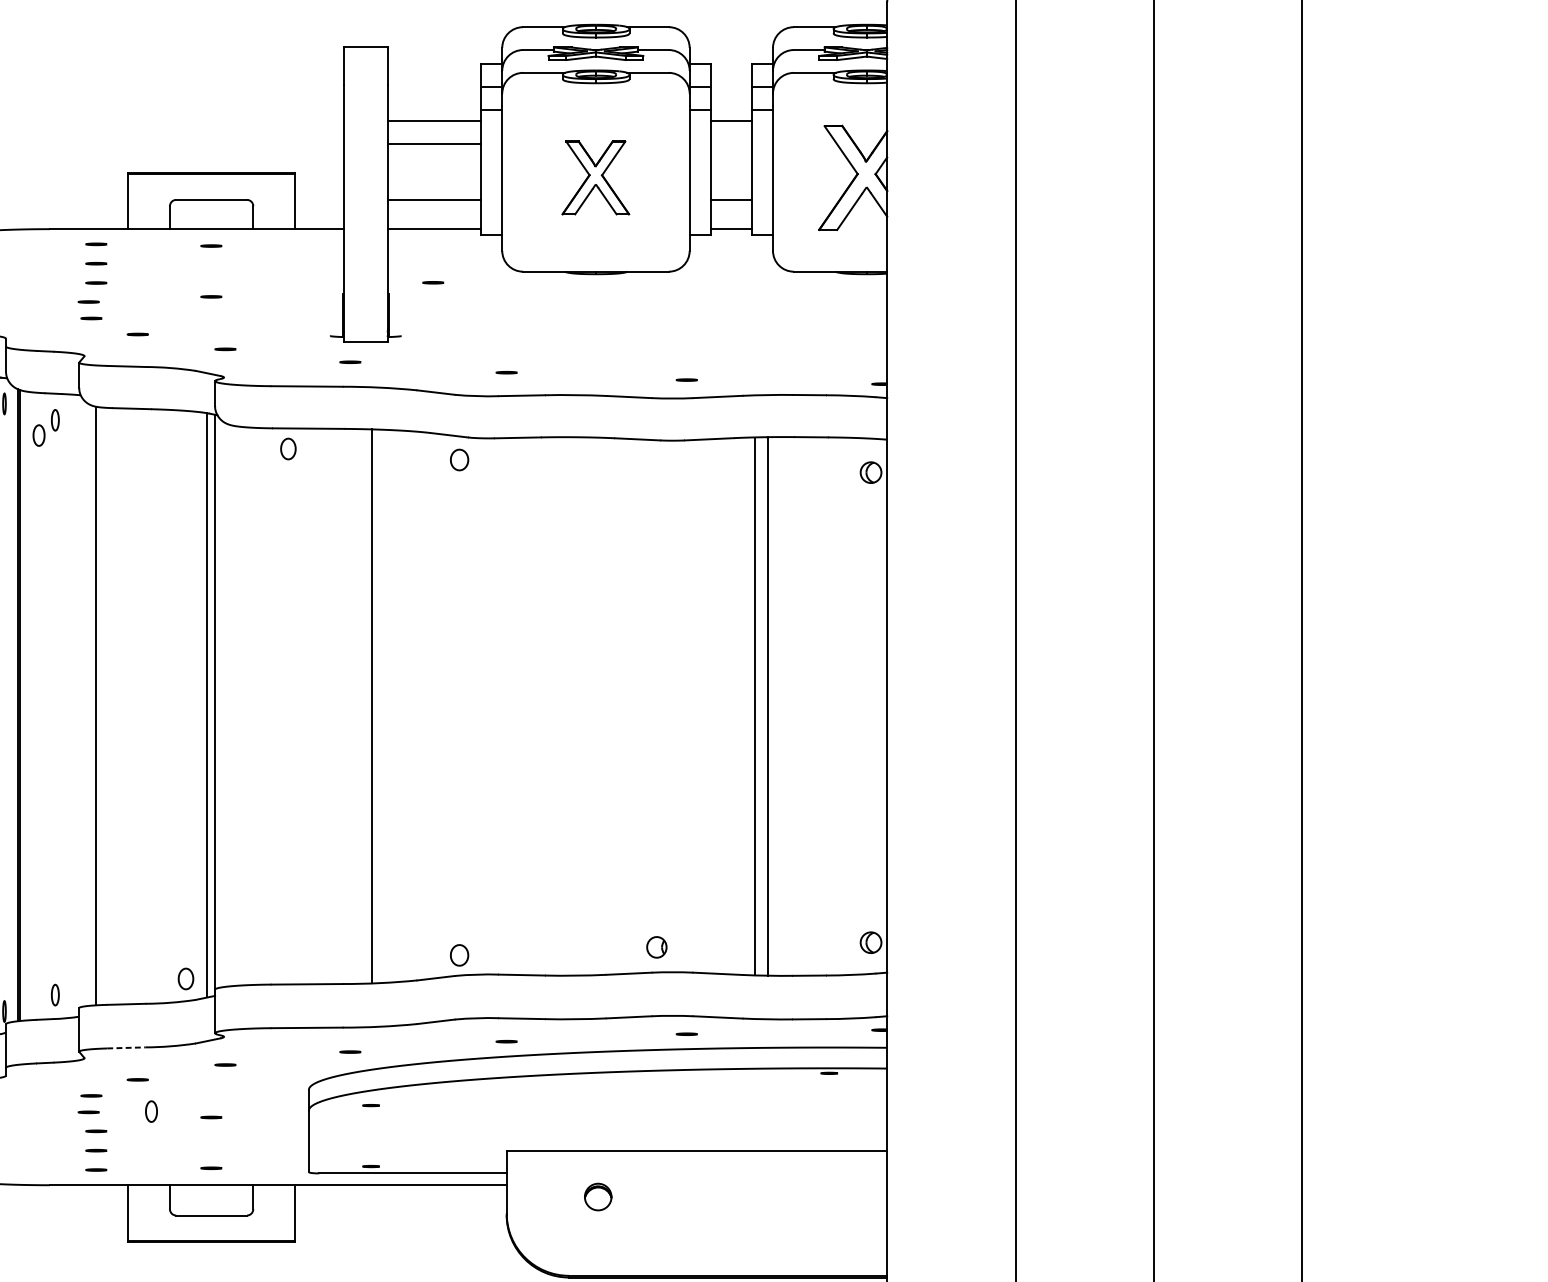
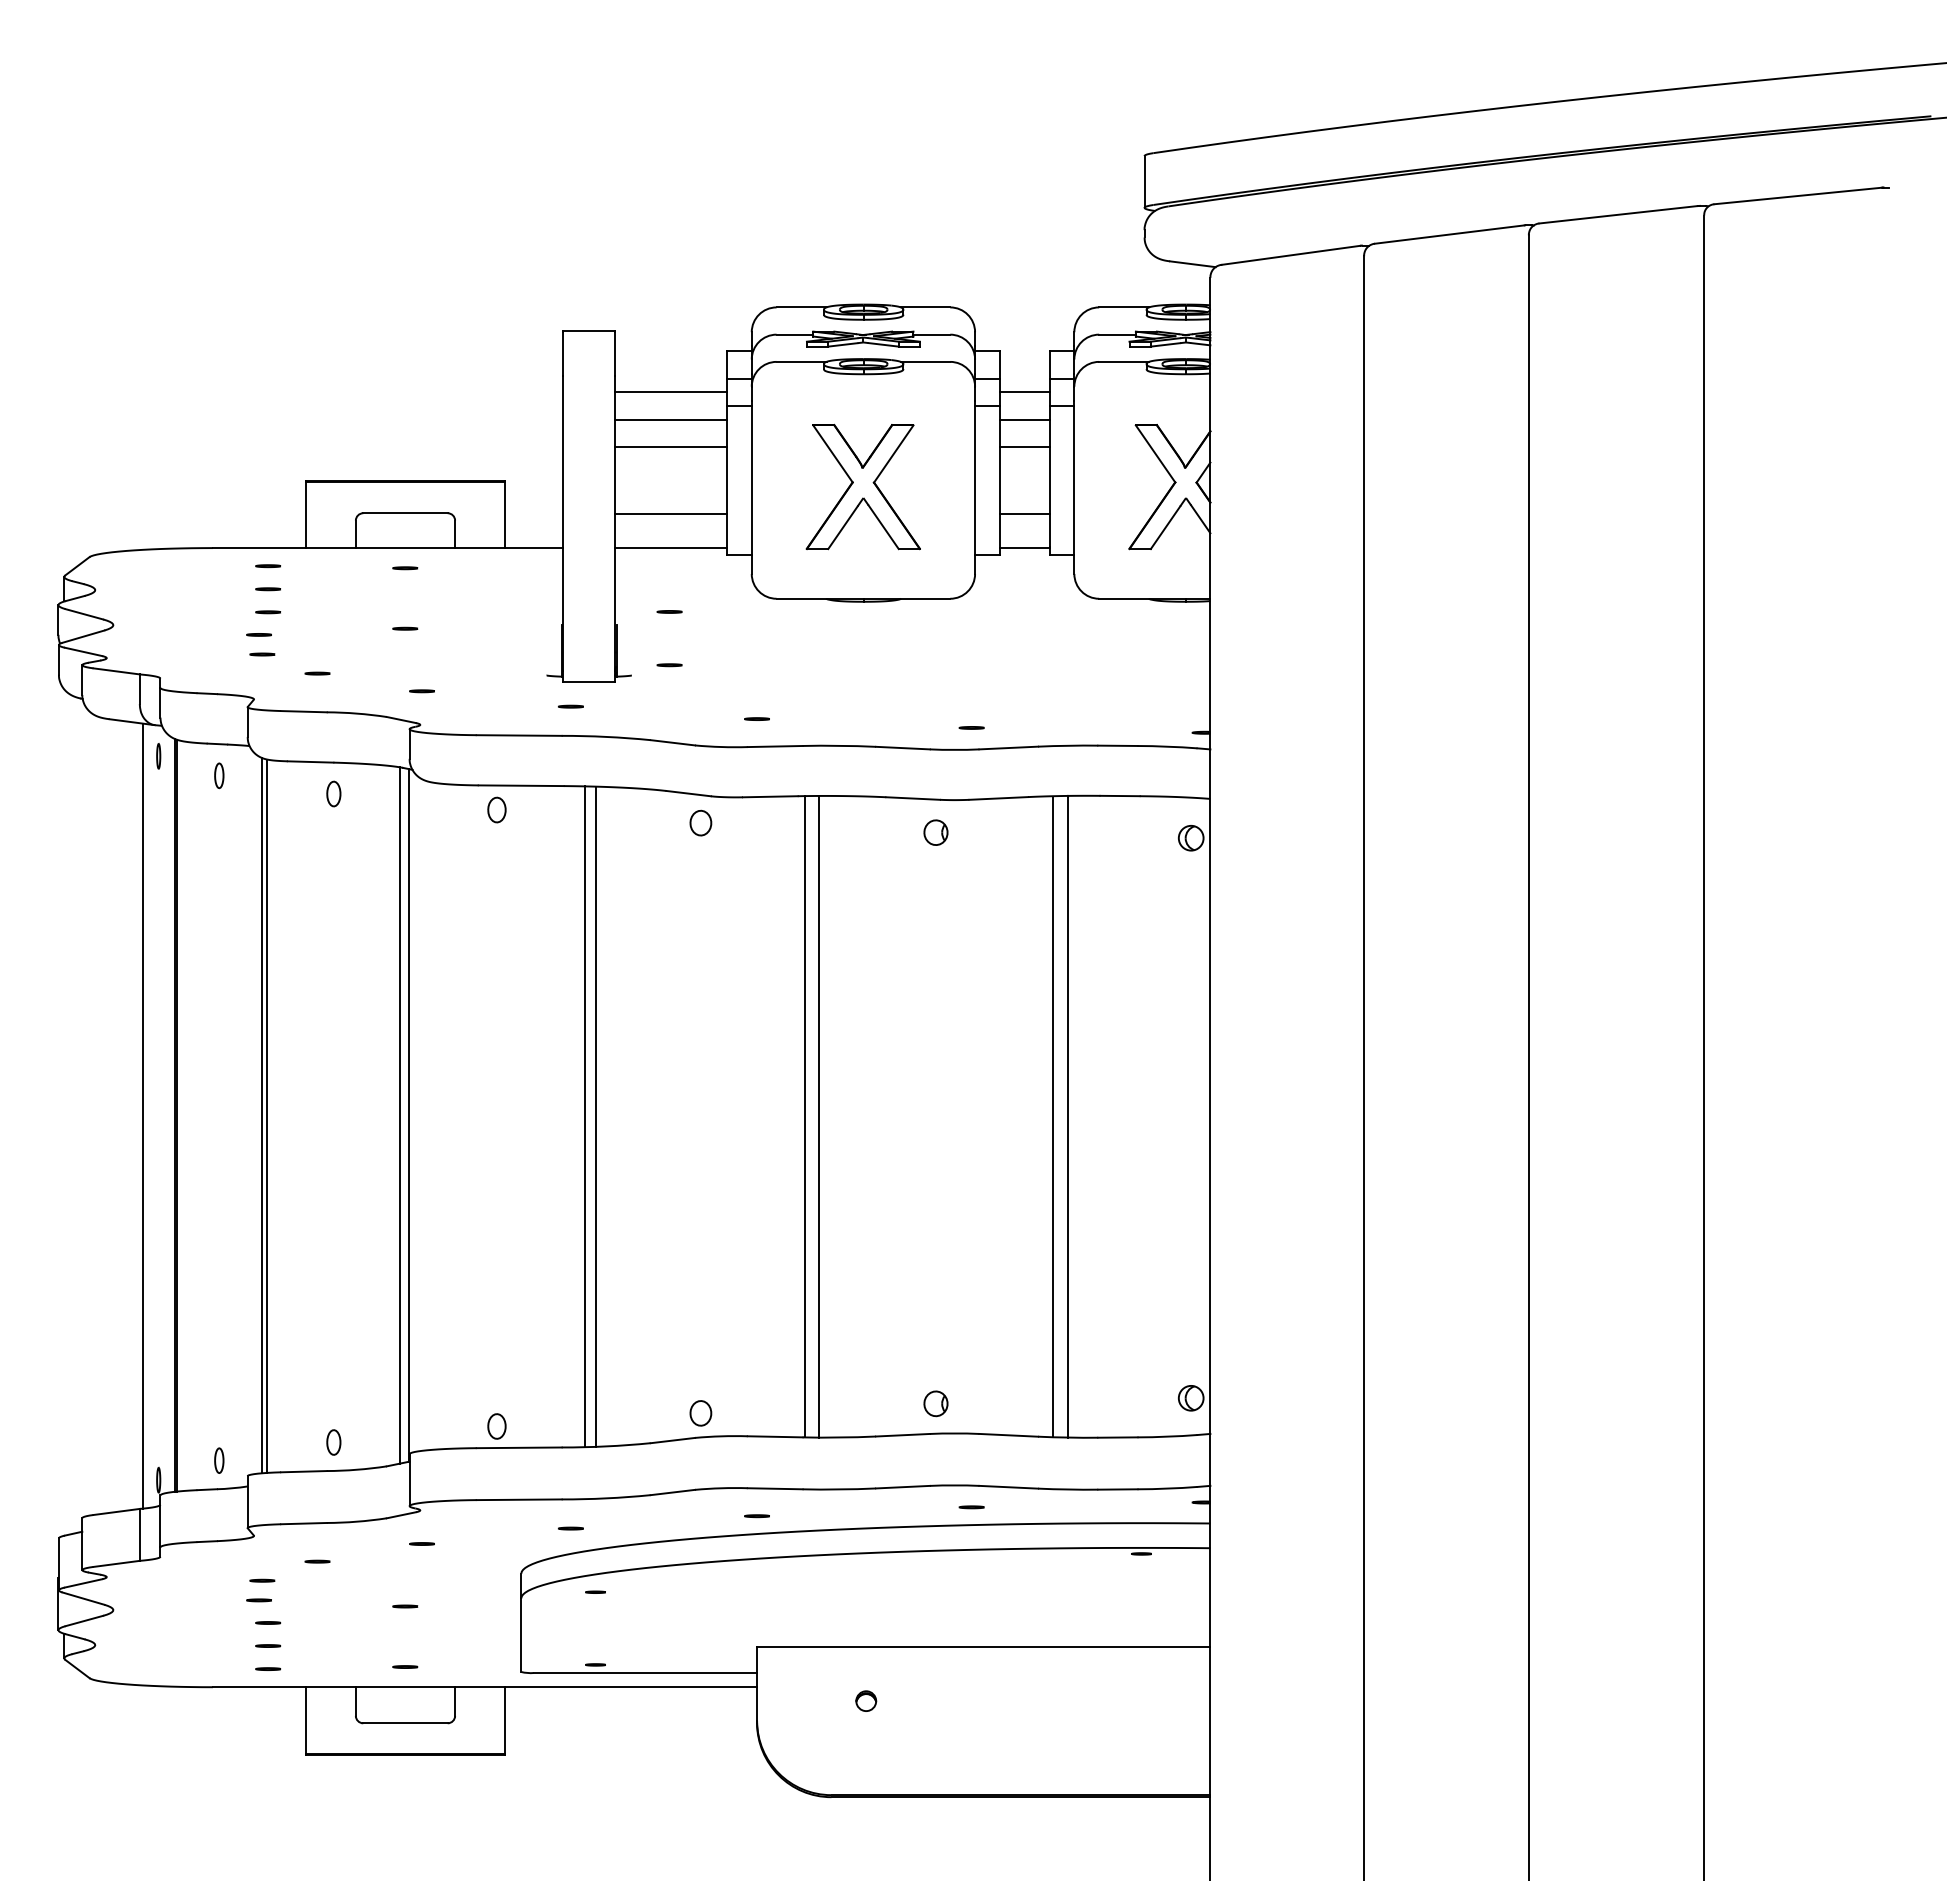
line: (434, 98) -> (670, 392), added
line: (731, 98) -> (1024, 392), added
line: (731, 143) -> (1024, 446), added
part: (595, 177) -> (862, 486), size x1.43
line: (433, 327) -> (669, 665), added
part: (38, 435) -> (333, 793), moved
part: (656, 467) -> (935, 832), added
line: (90, 705) -> (261, 1115), added
line: (361, 706) -> (584, 1116), added
line: (547, 706) -> (805, 1116), added
line: (559, 706) -> (819, 1116), added
part: (185, 979) -> (496, 1426), moved
line: (126, 1047) -> (303, 1523), dashed -> solid
part: (151, 1111) -> (333, 1442), moved
part: (598, 1196) -> (866, 1700), size x0.62

